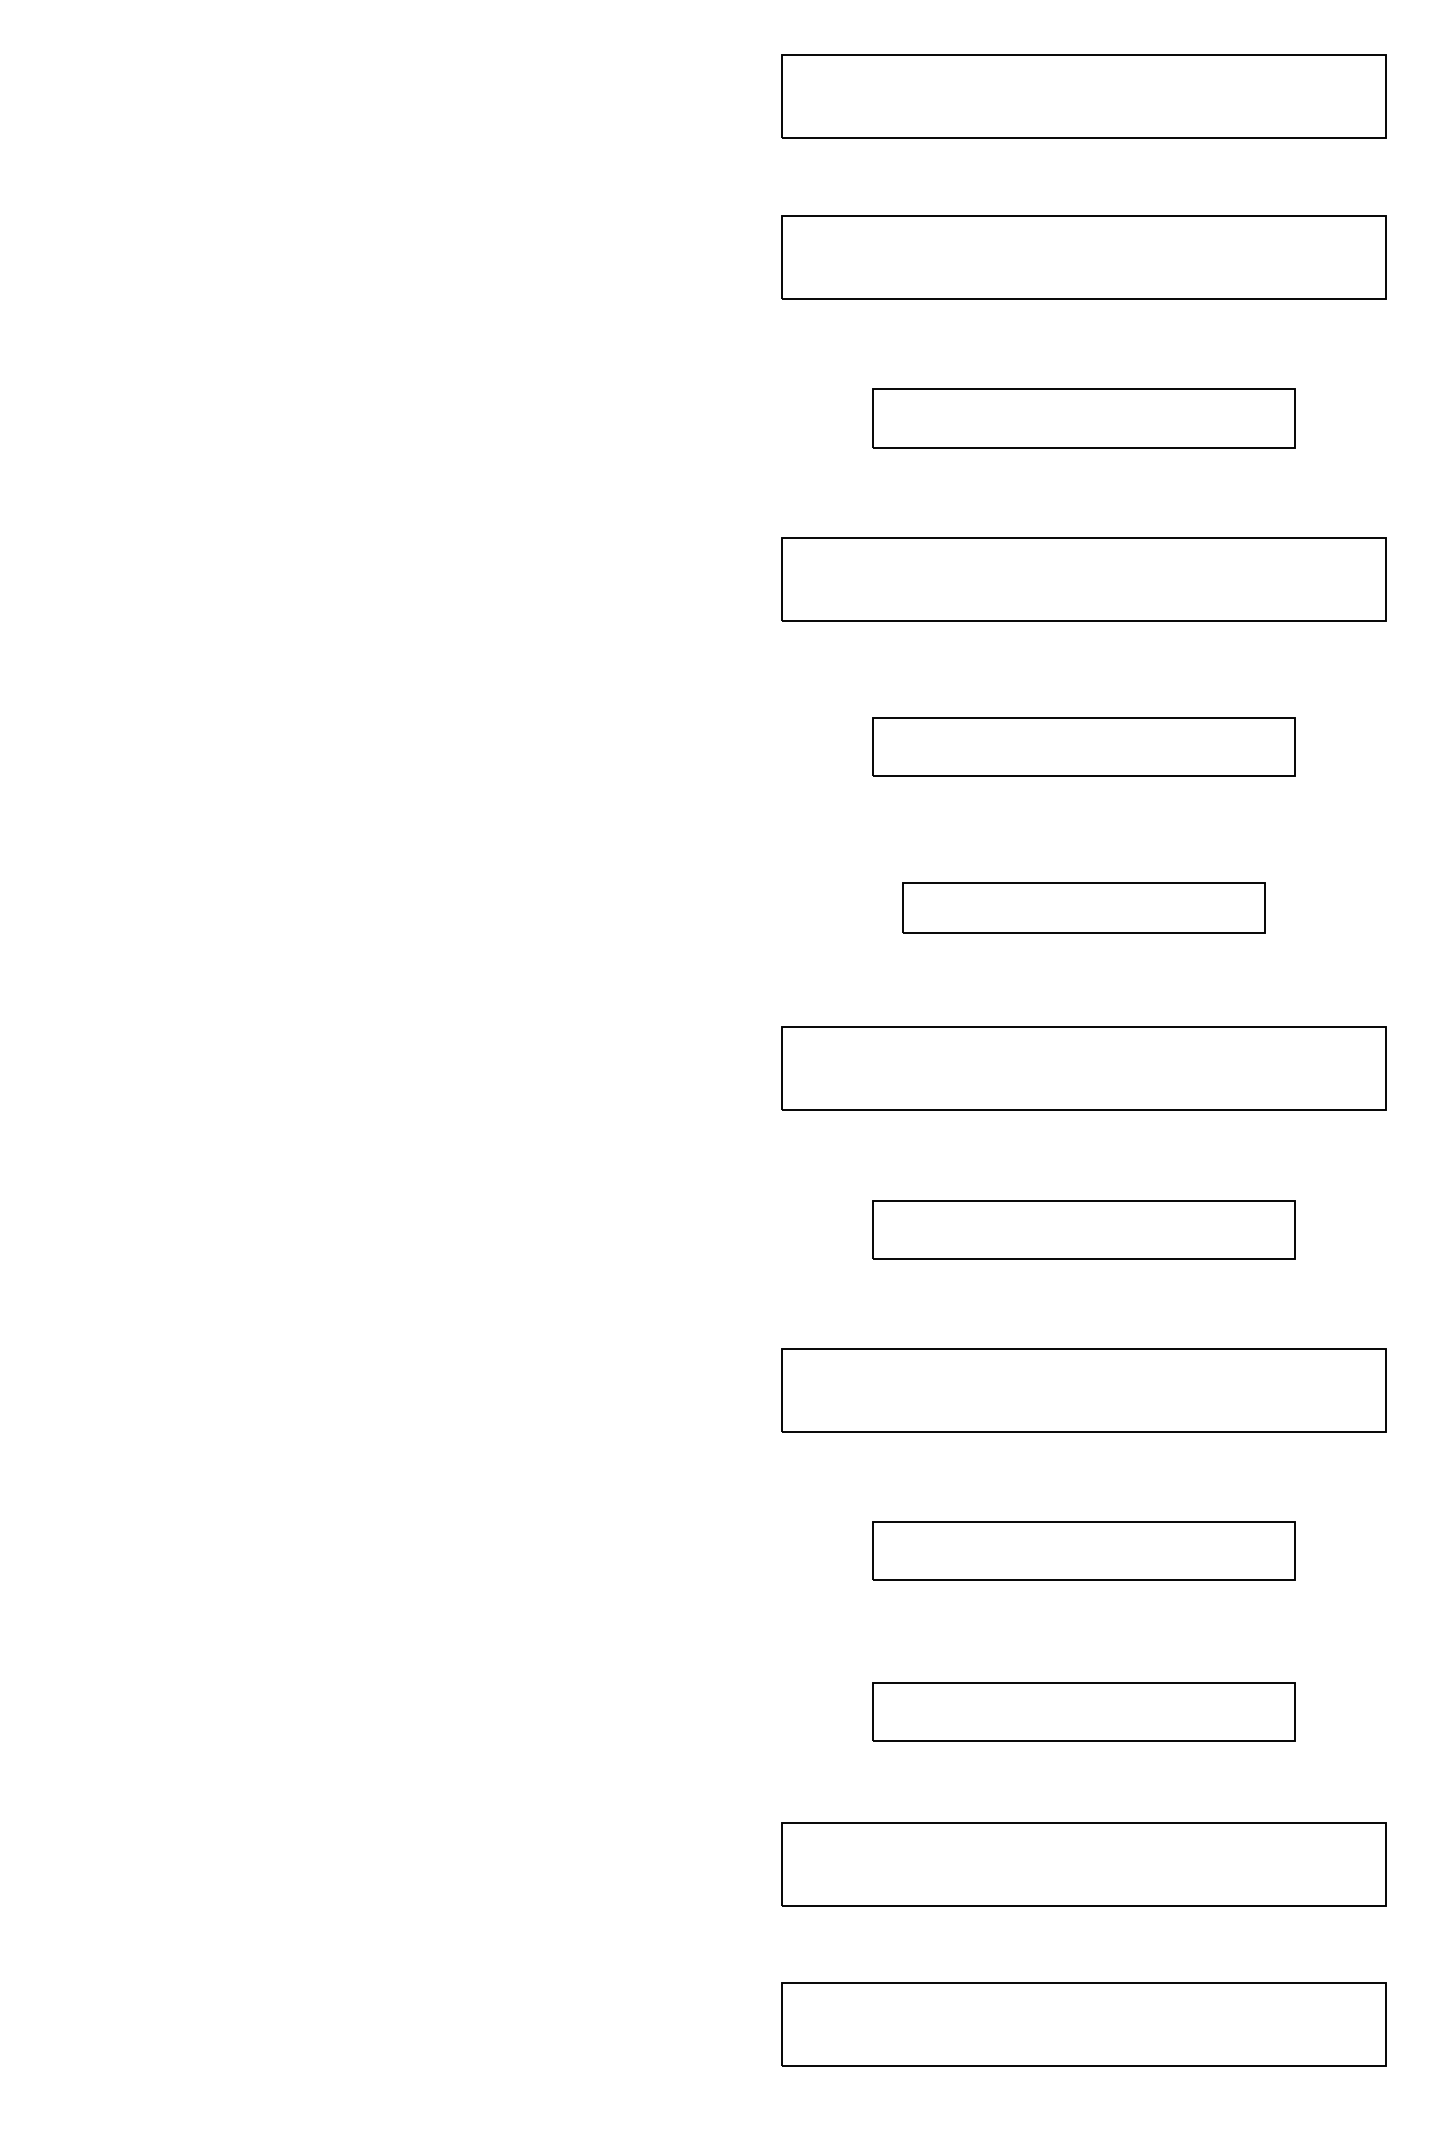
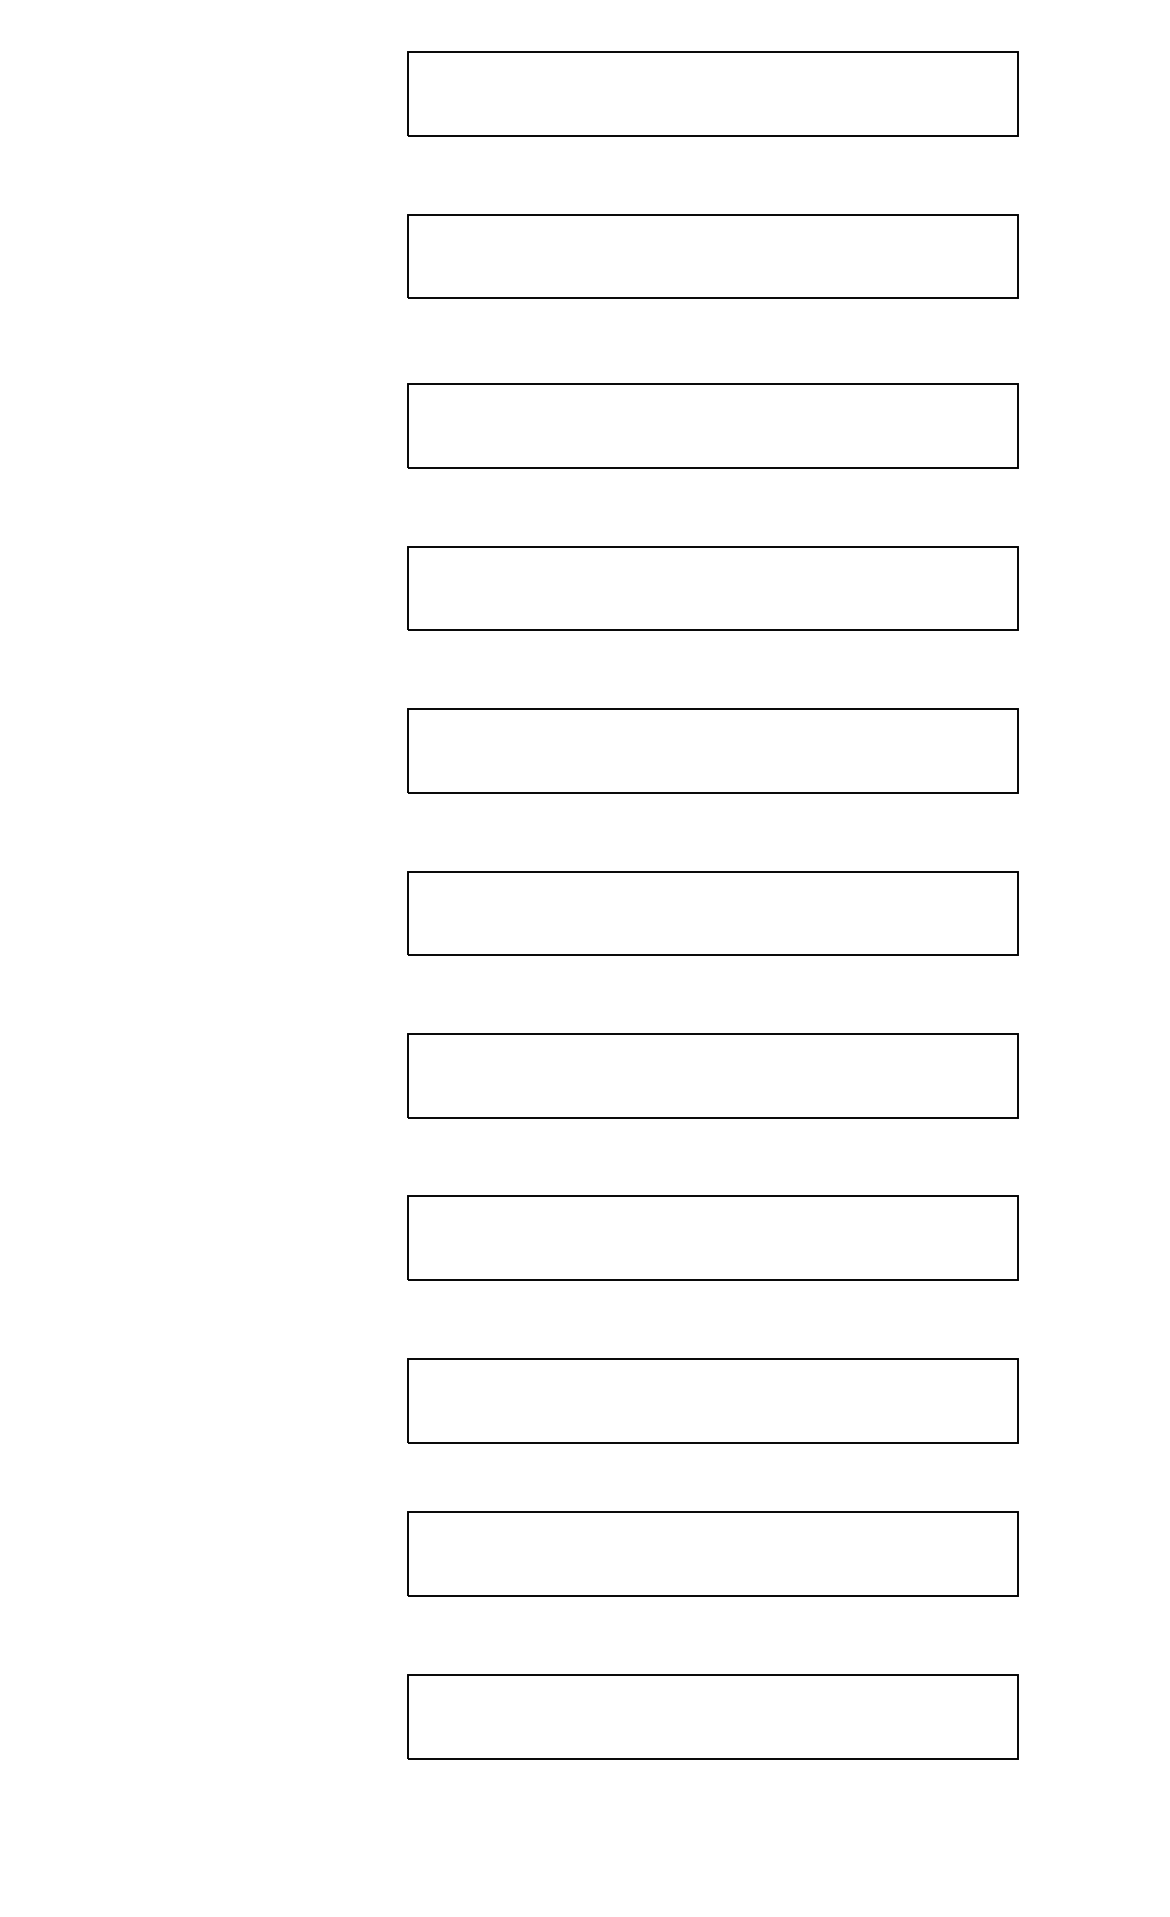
part: (1083, 418) -> (712, 94), size x1.43
part: (1083, 747) -> (712, 426), size x1.43
part: (1083, 908) -> (712, 589), size x1.67
part: (1083, 1229) -> (712, 913), size x1.43
part: (1083, 1551) -> (712, 1238), size x1.43
part: (1083, 1712) -> (712, 1401), size x1.43

